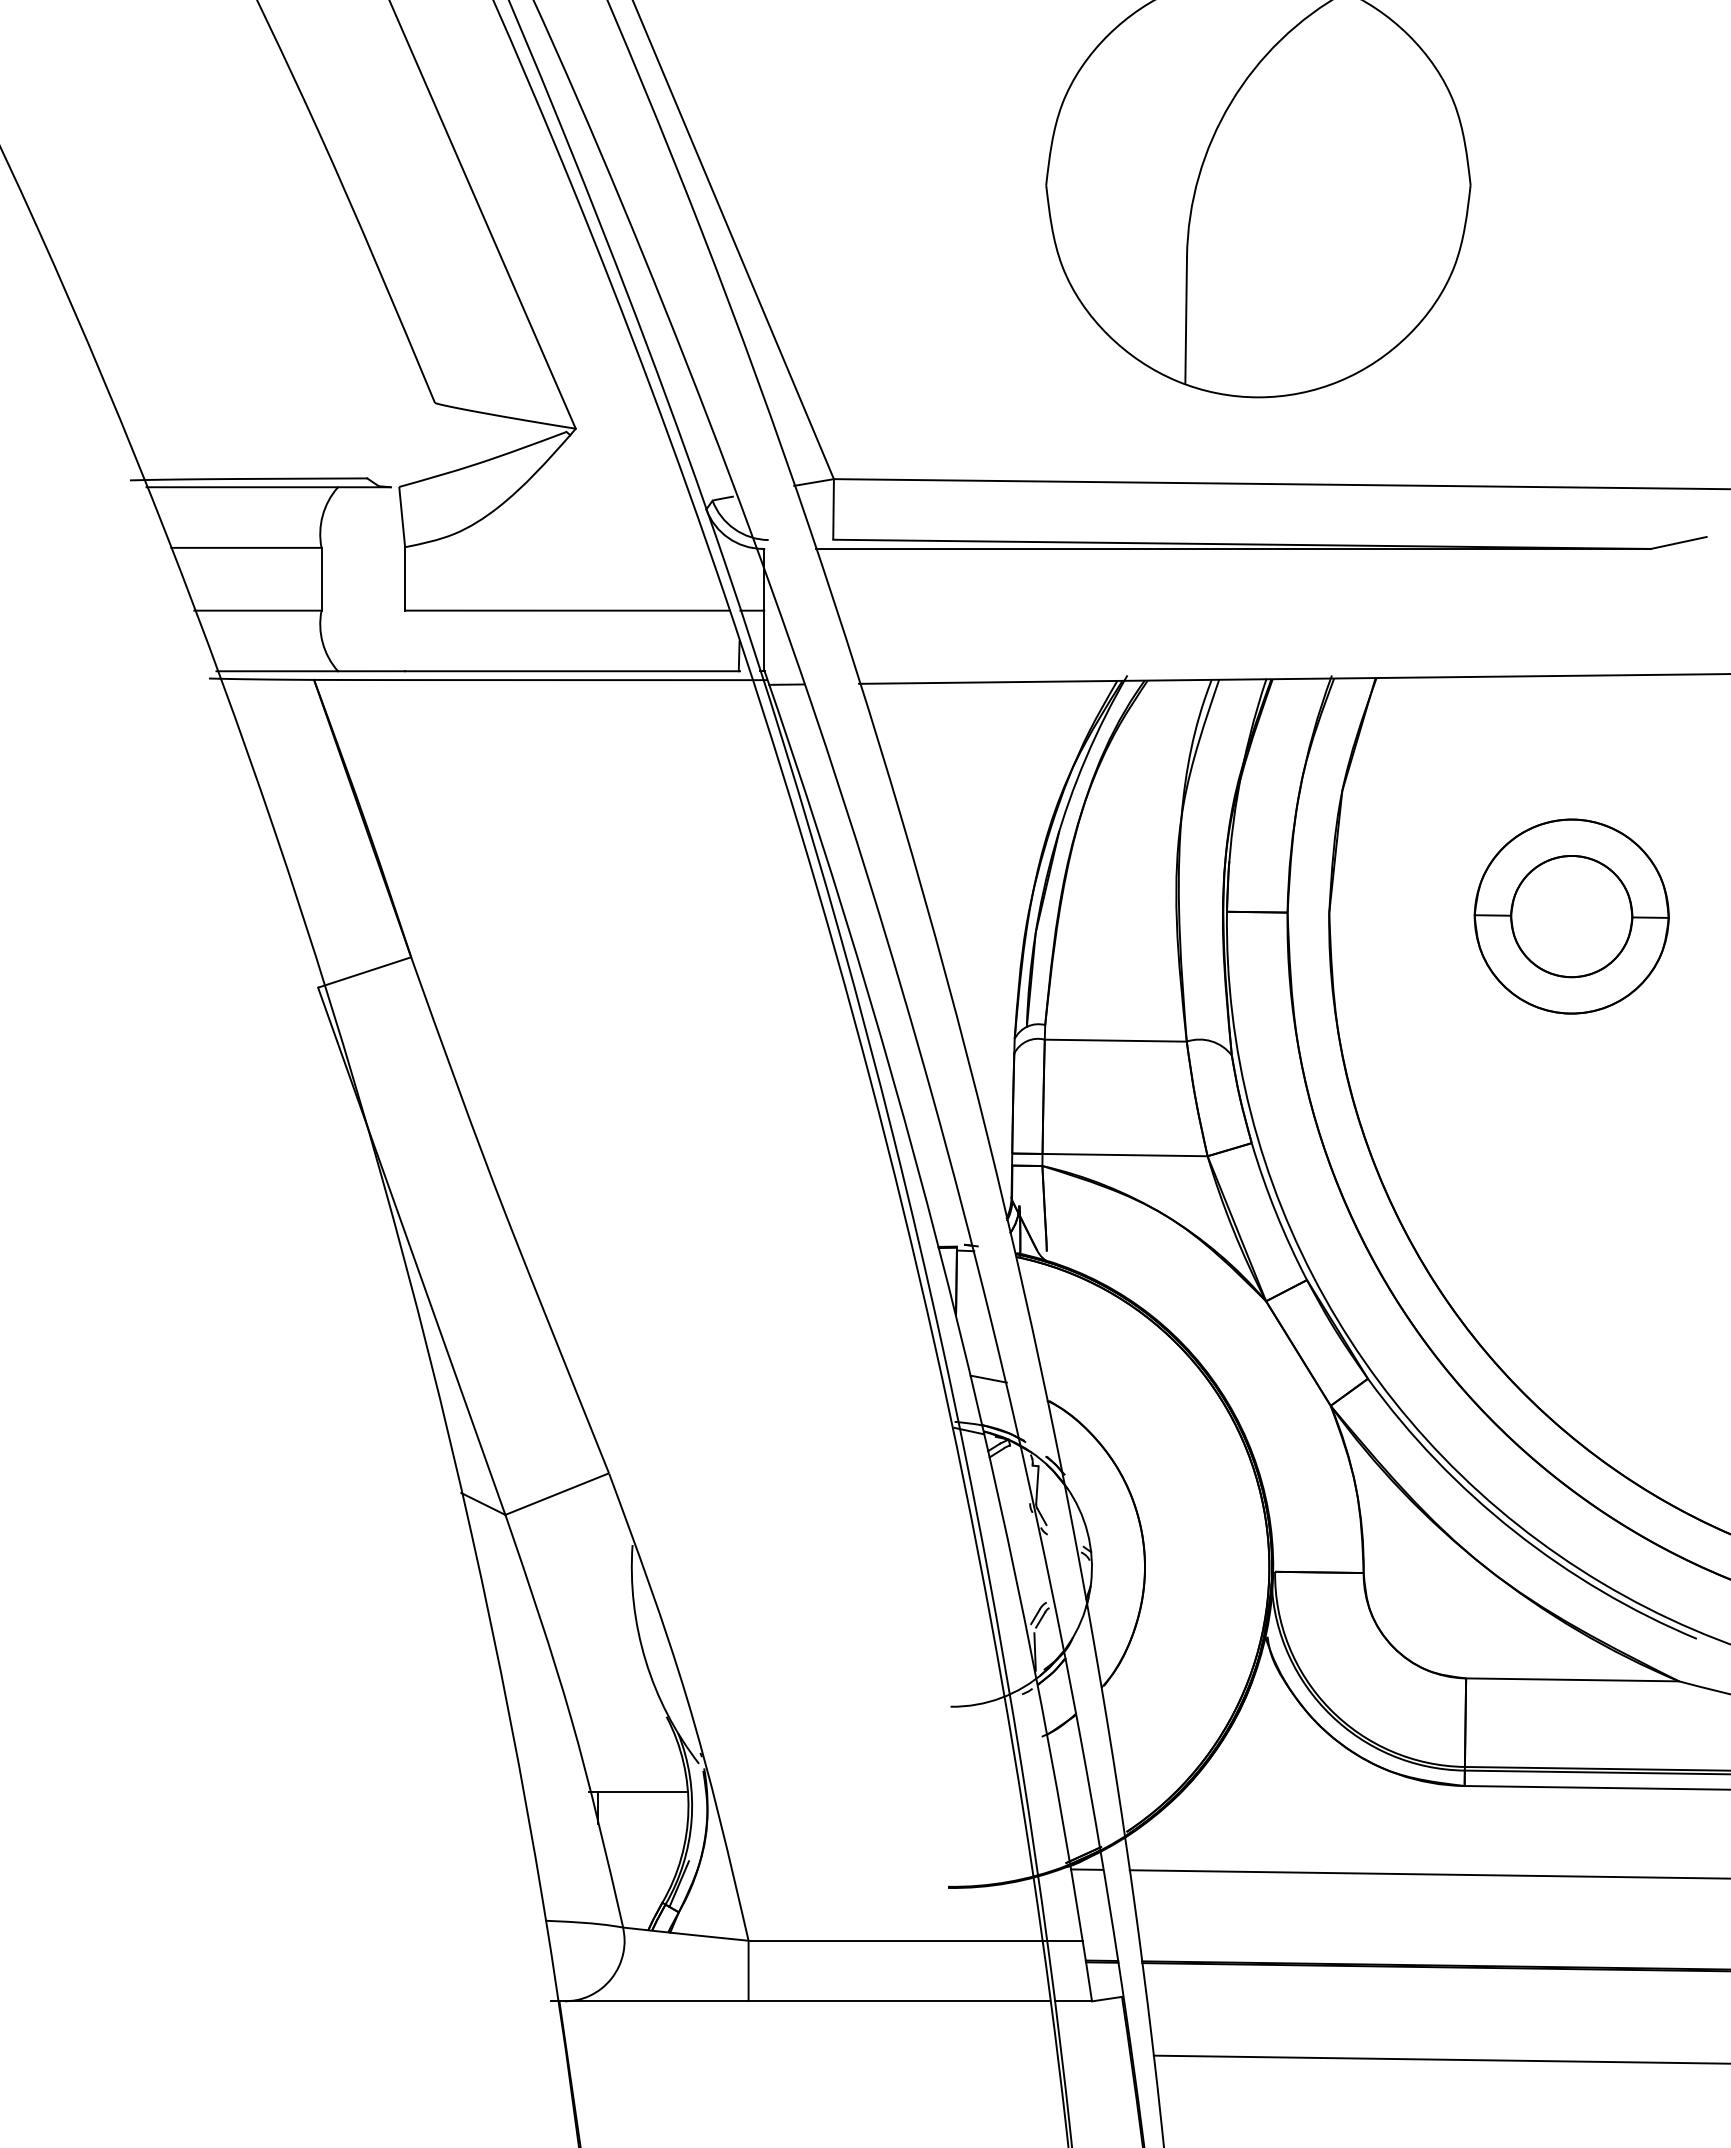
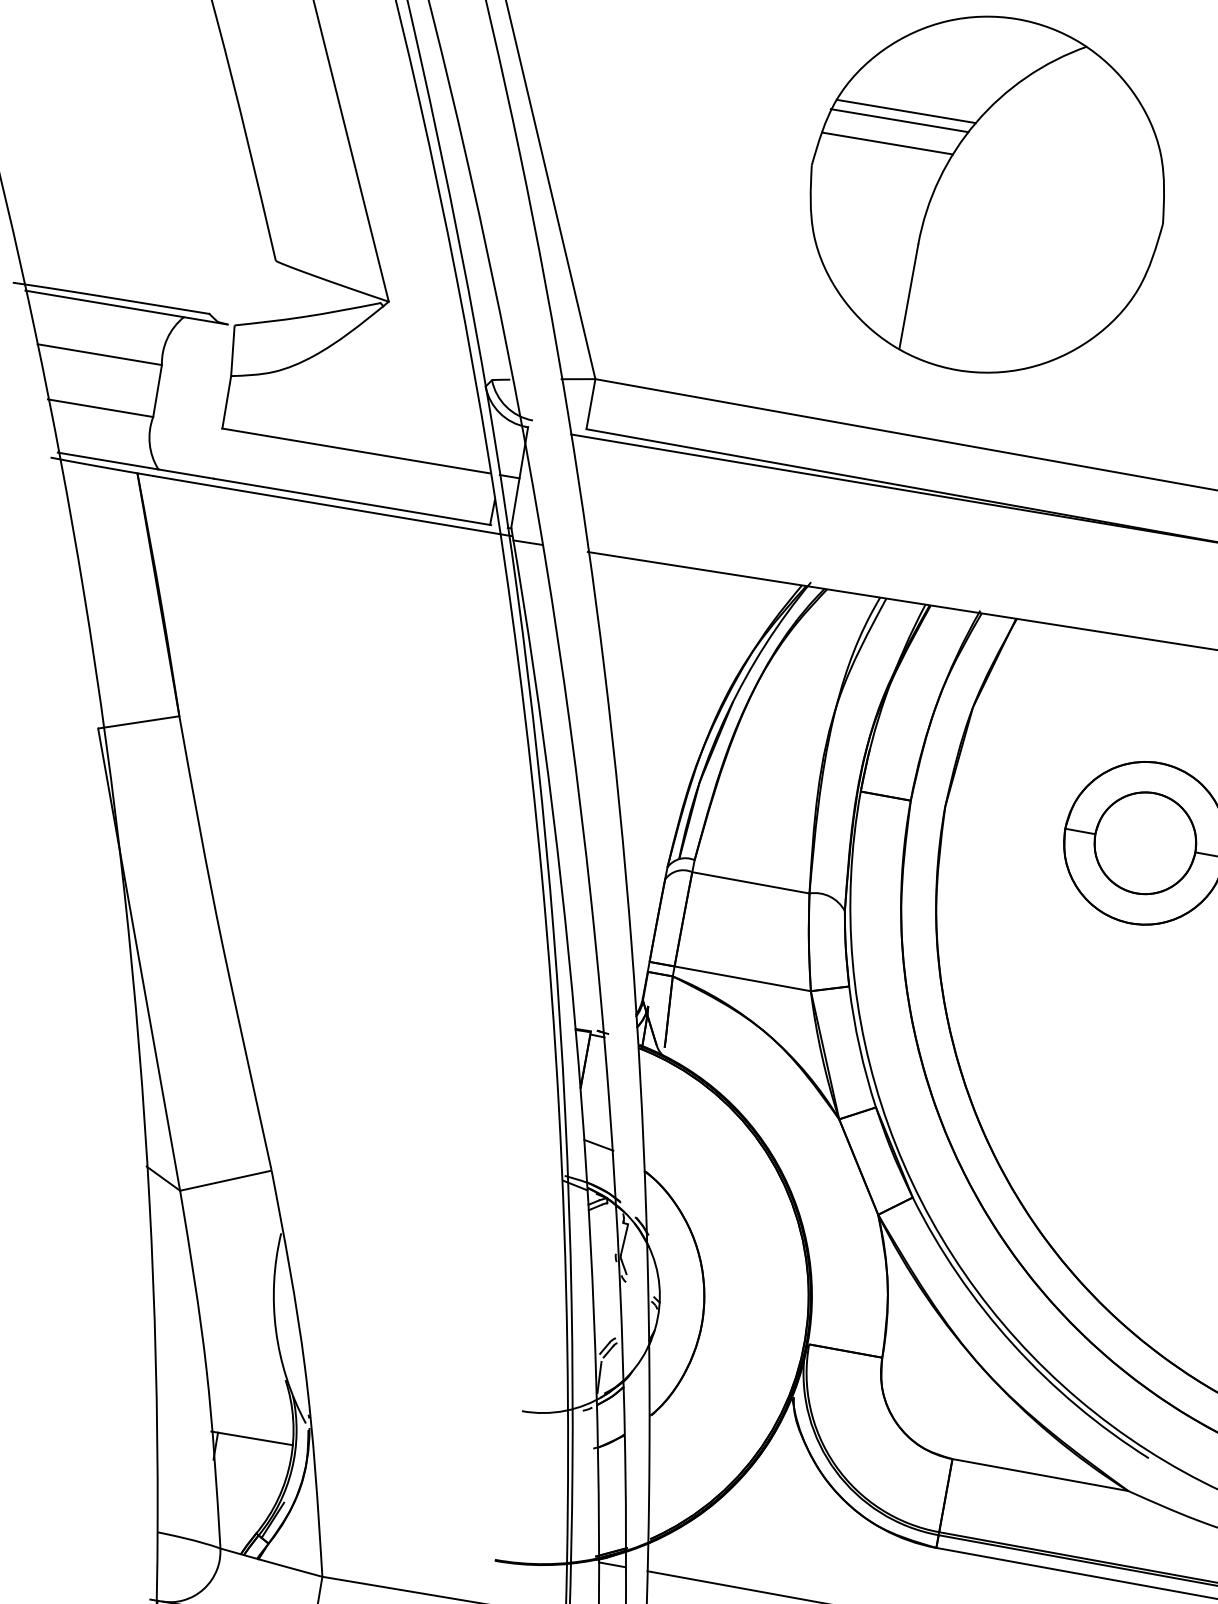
line: (1146, 103) -> (906, 111), added
line: (1140, 115) -> (899, 120), added
line: (1130, 144) -> (887, 143), added

